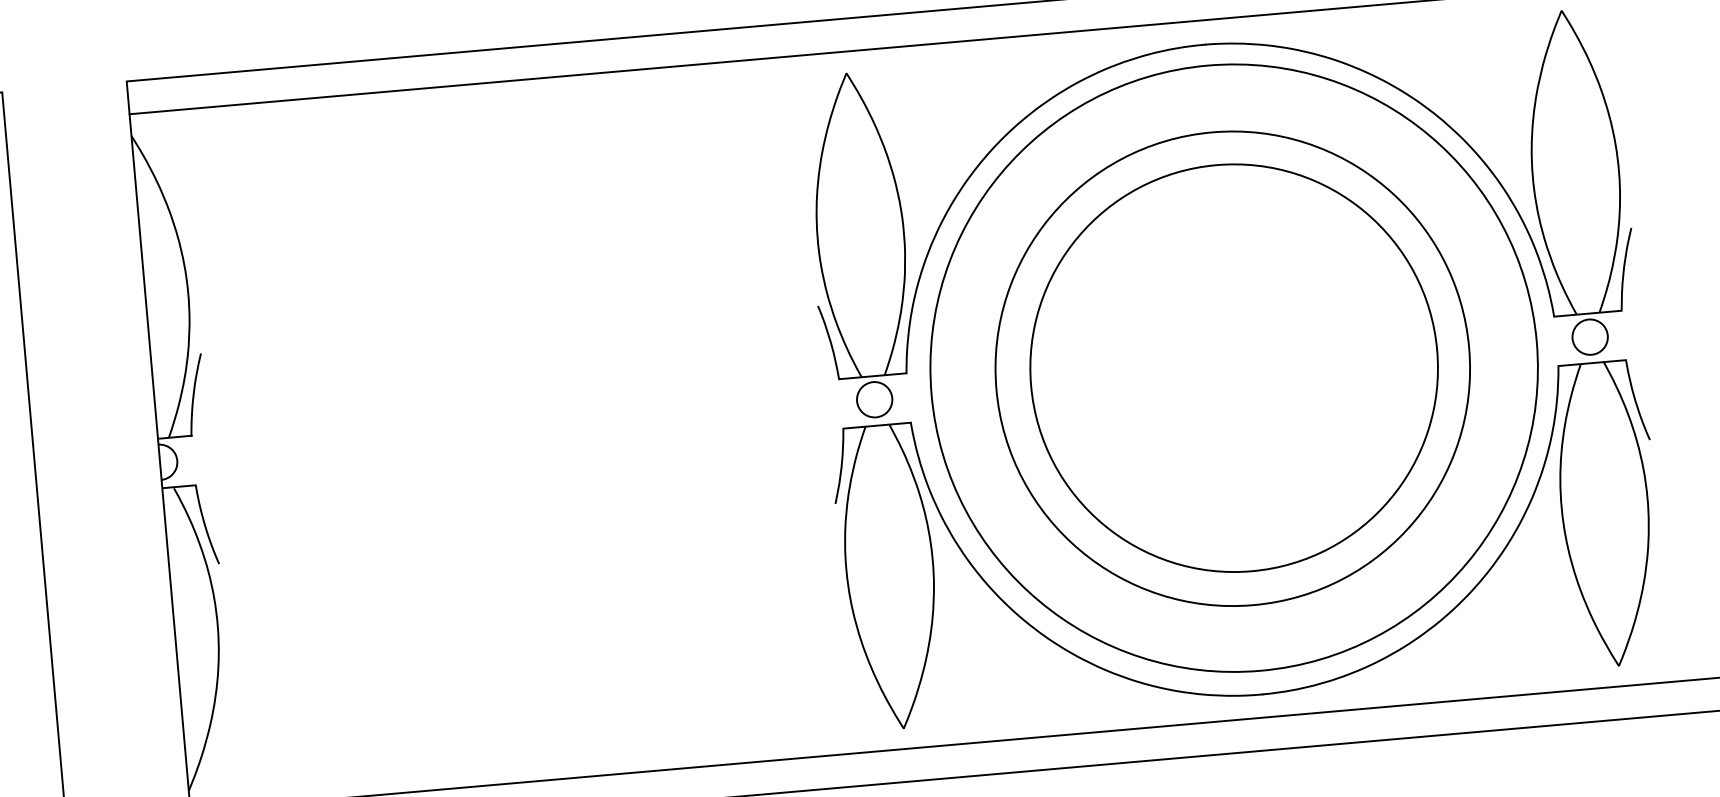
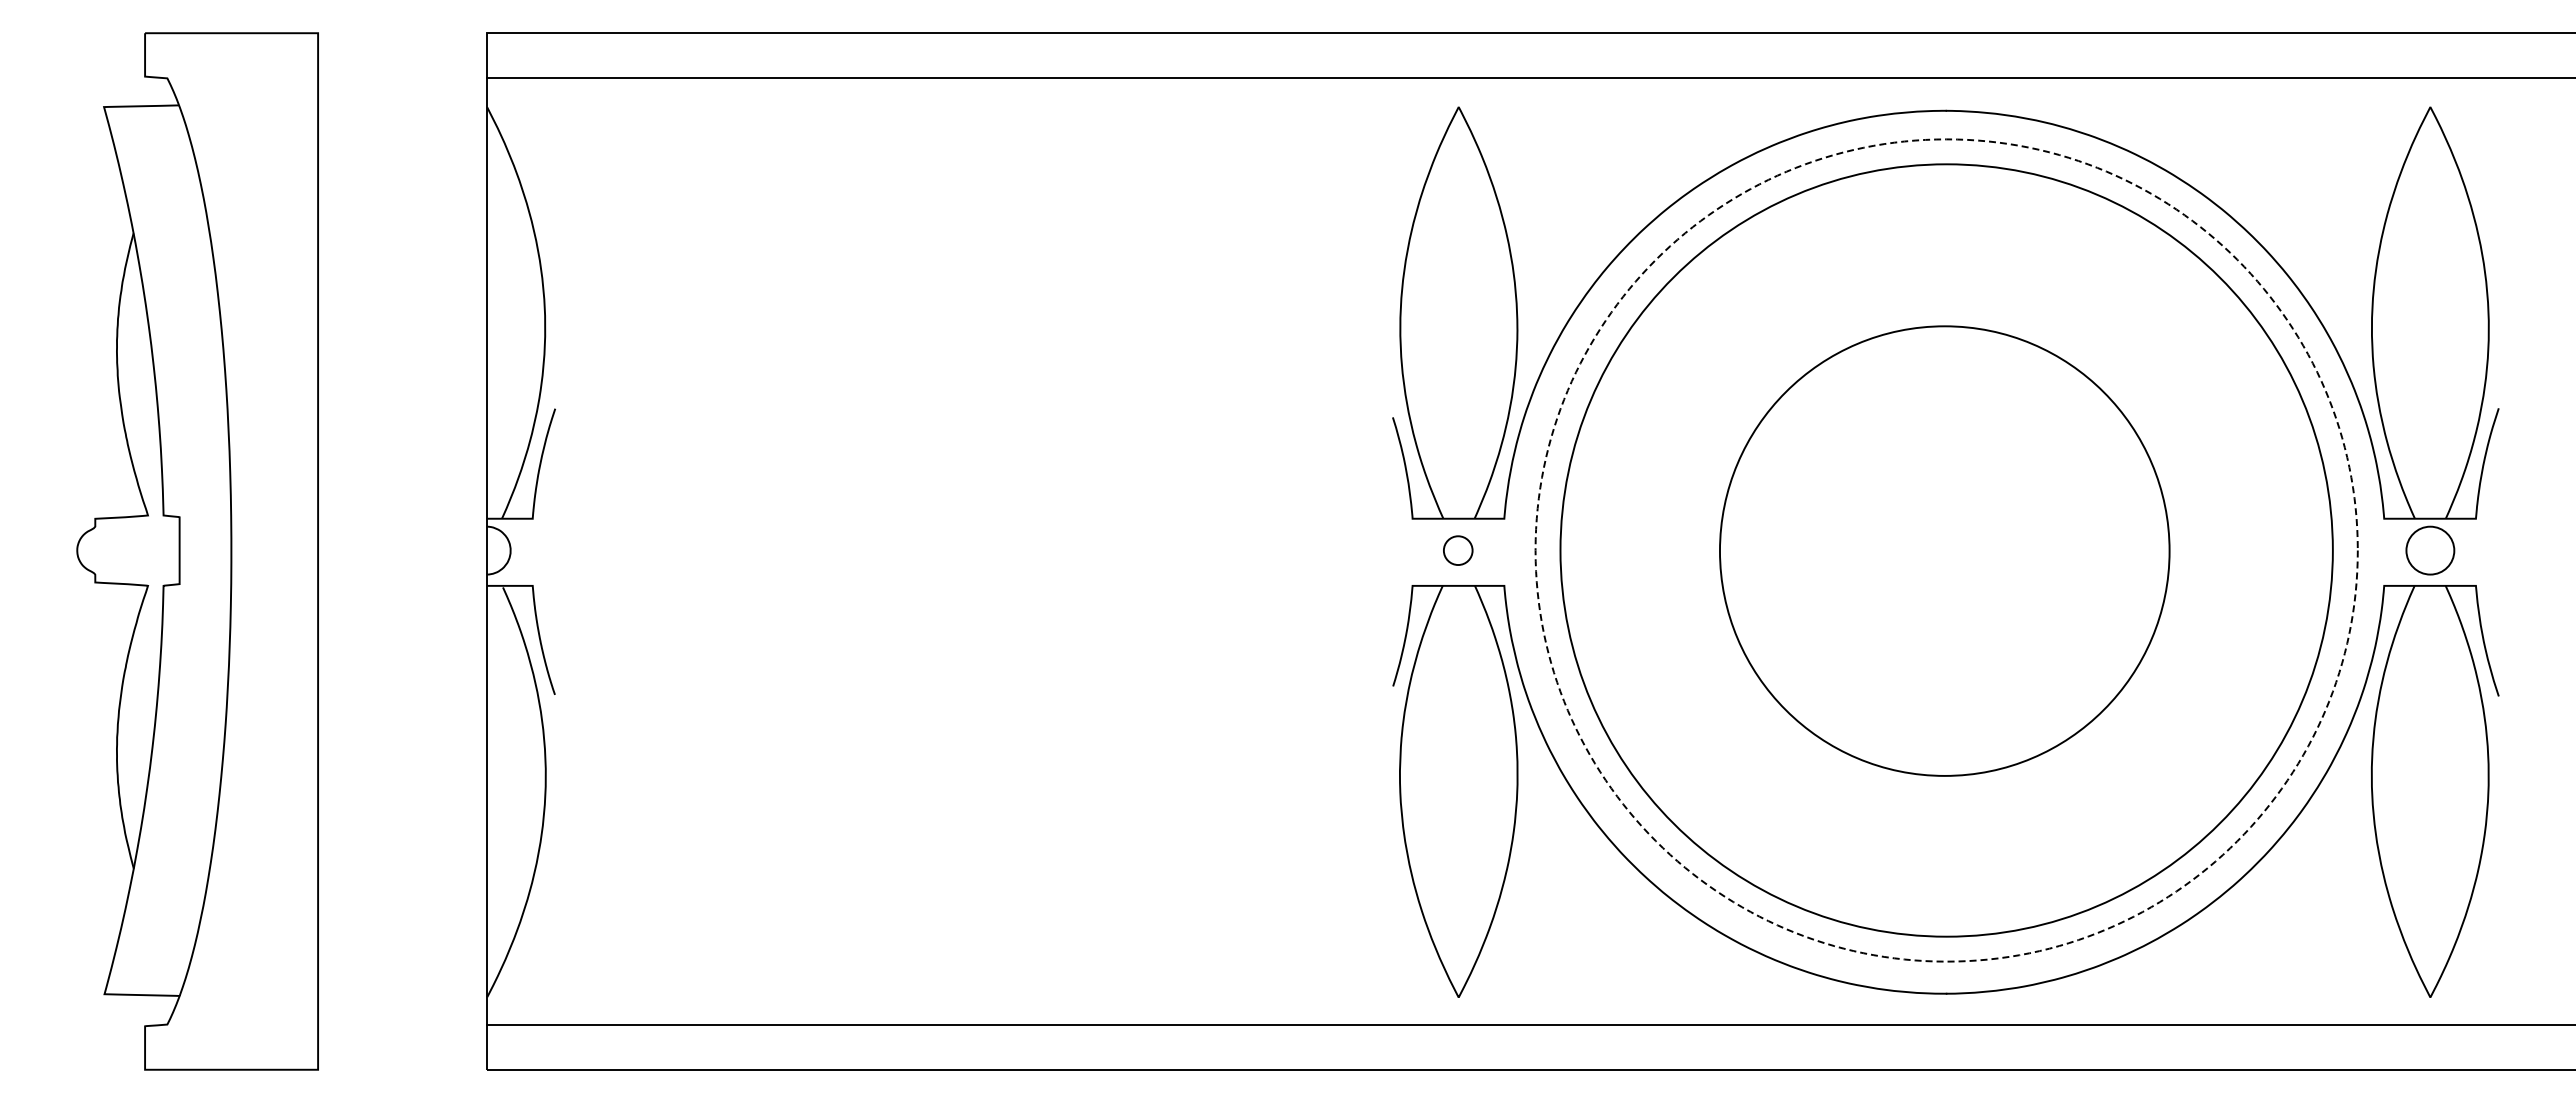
circle: (1232, 368) -> (1944, 550), size x0.7
circle: (1234, 368) -> (1946, 550), size x1.4
circle: (1234, 368) -> (1946, 550), solid -> dashed
circle: (874, 399) -> (1458, 550), size x0.6

